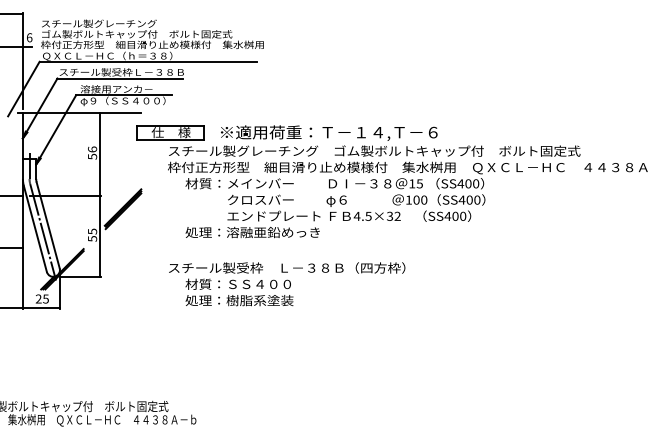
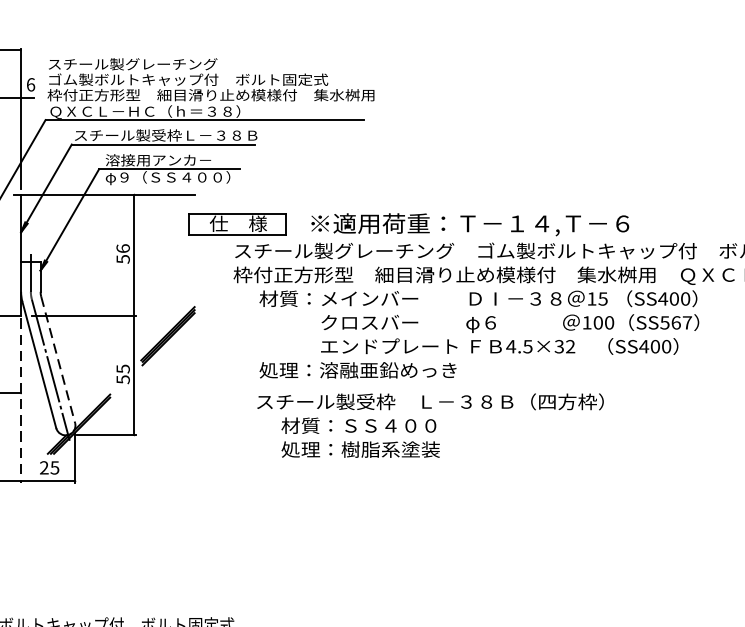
text: (469, 199) -> (675, 321), SS400 -> SS567
line: (48, 225) -> (58, 360), solid -> dashed
line: (22, 253) -> (20, 401), solid -> dashed
text: (287, 284) -> (431, 426), moved

